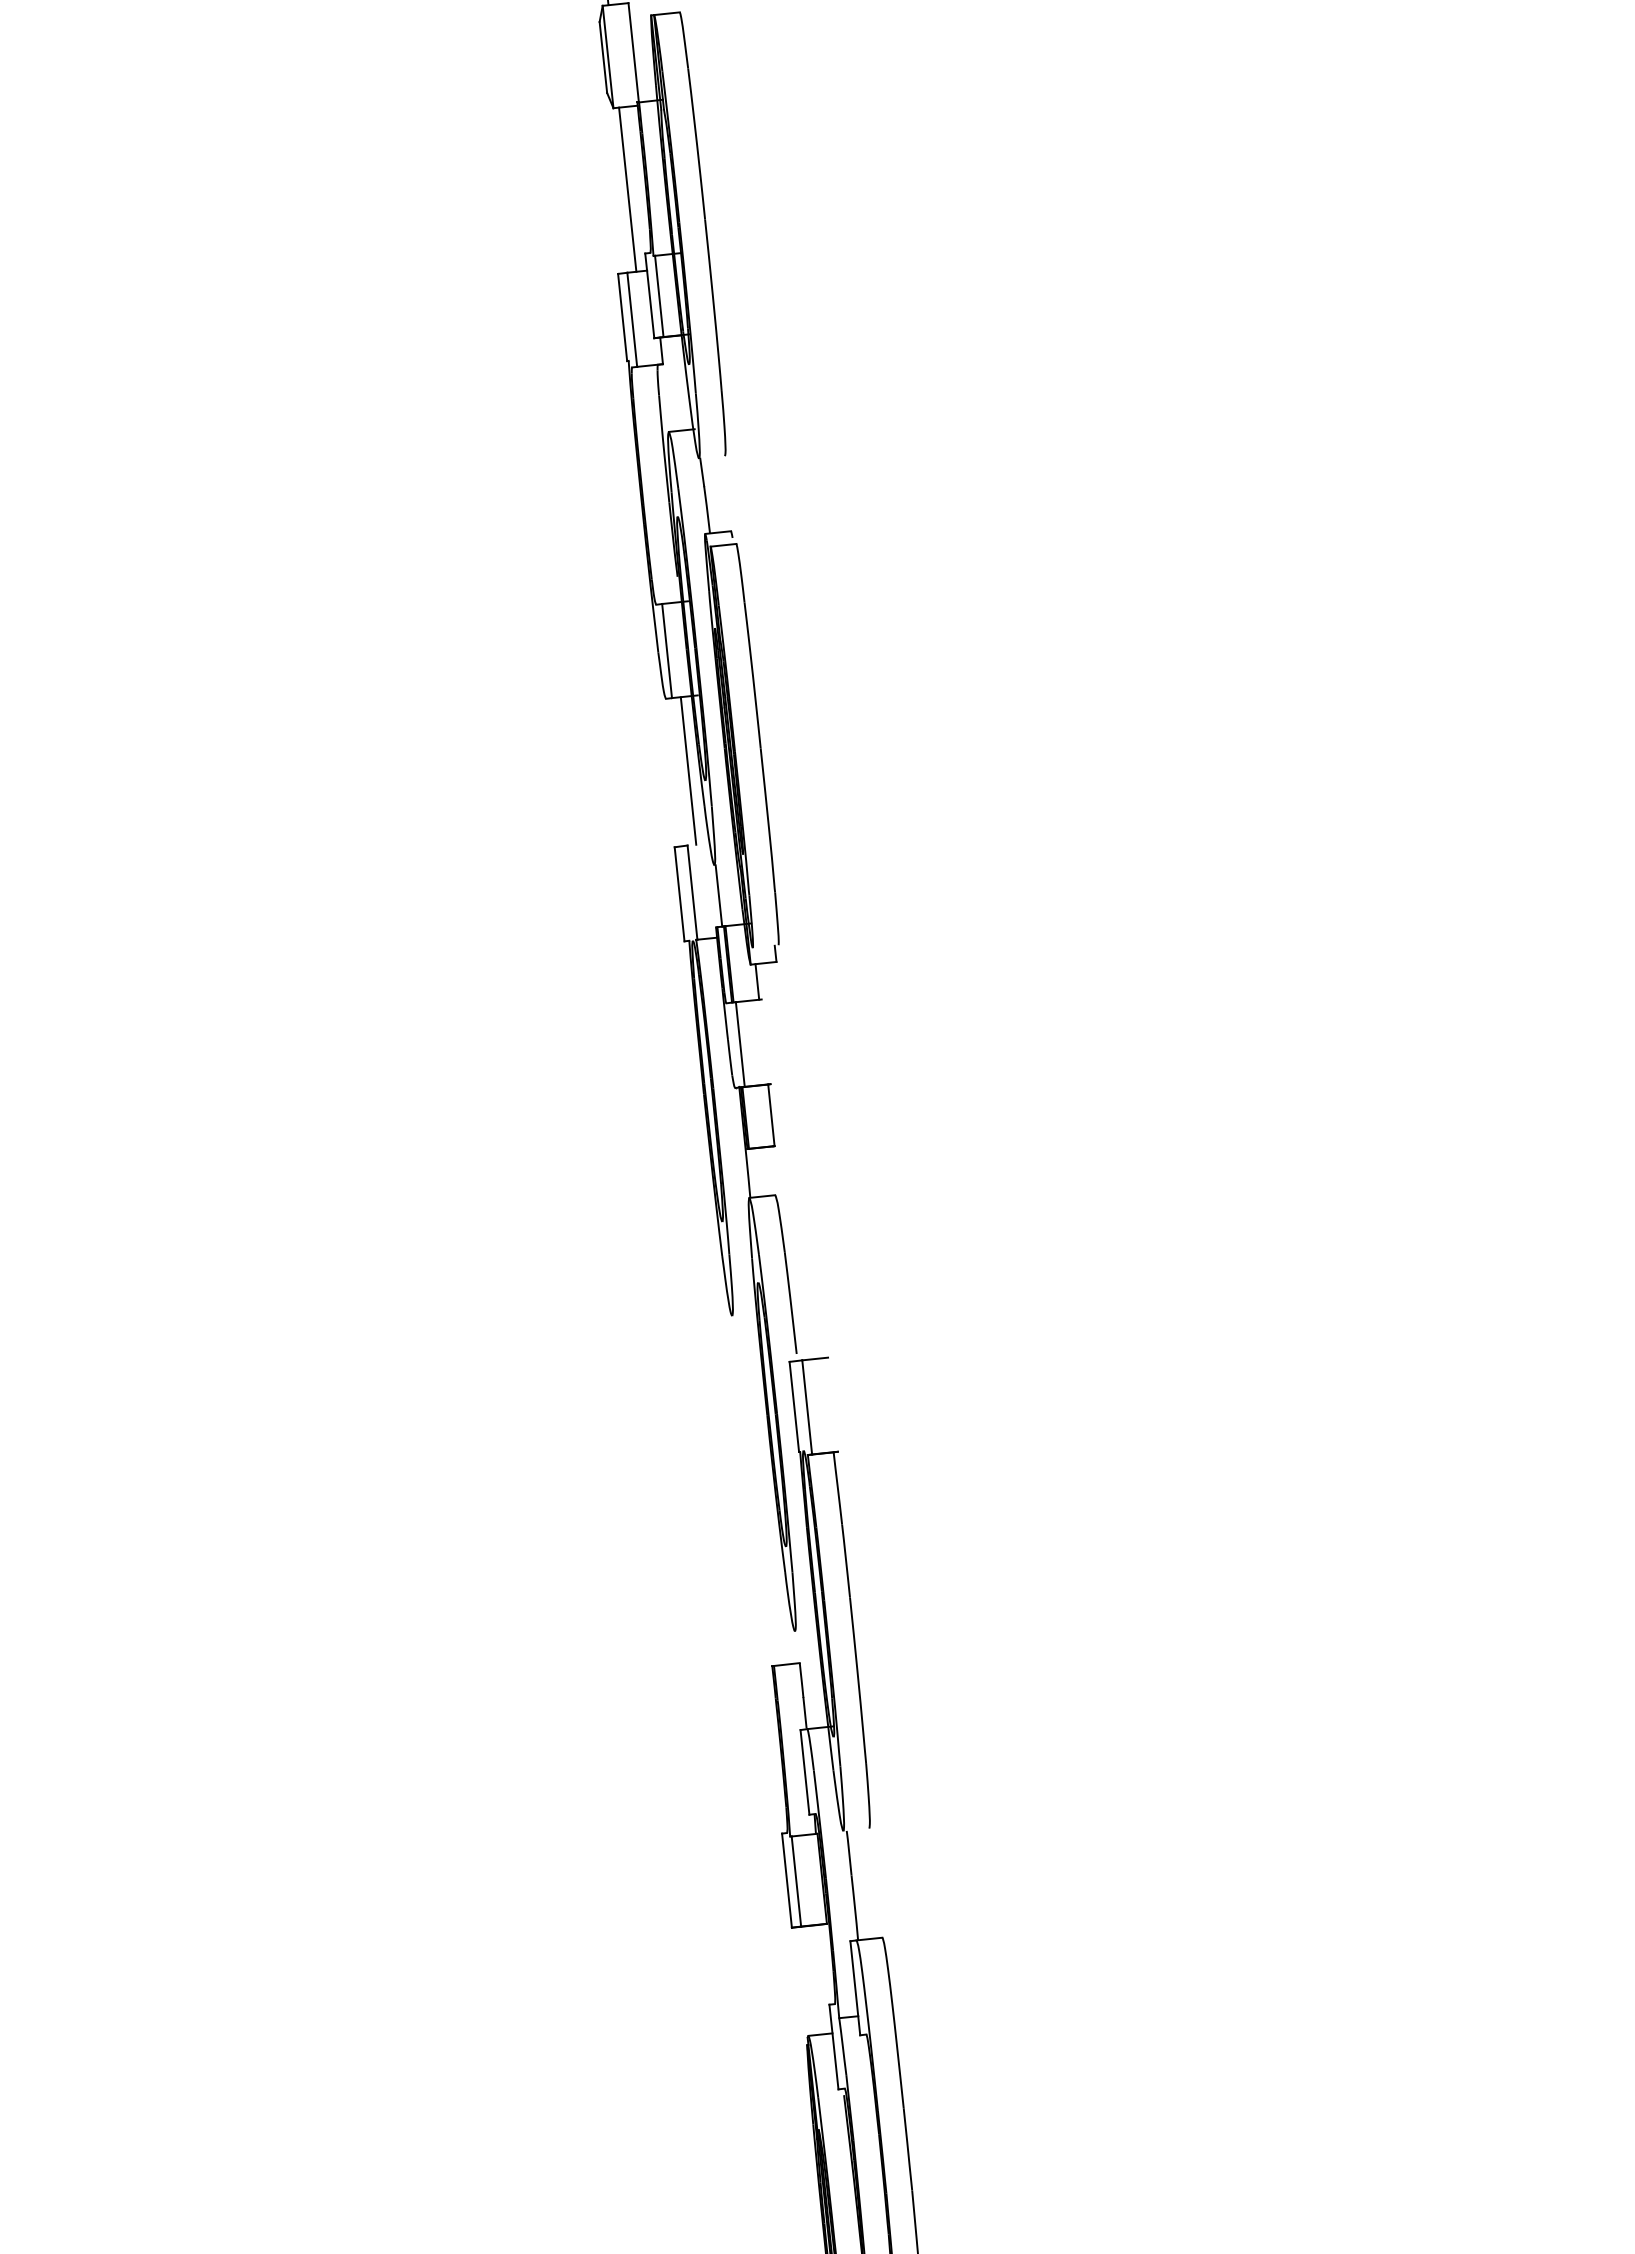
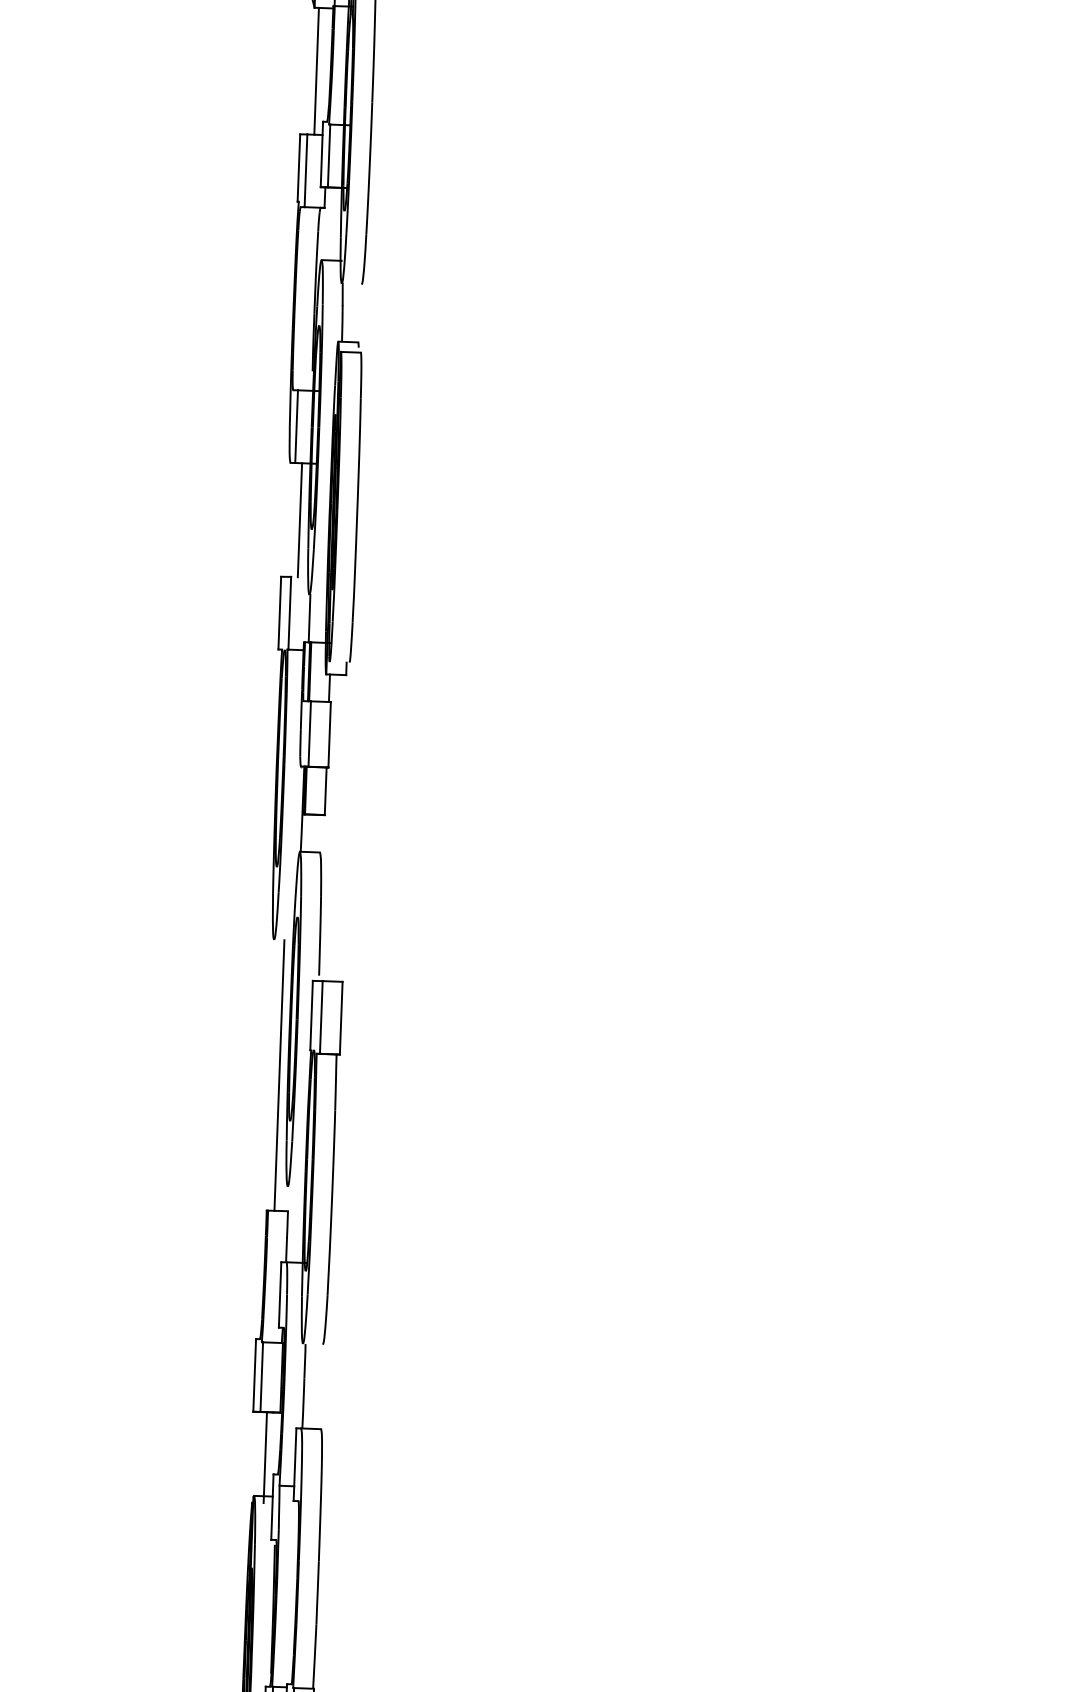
line: (765, 1041) -> (329, 734), added
line: (832, 1404) -> (340, 1017), added
line: (763, 1489) -> (279, 1075), added
line: (815, 1984) -> (265, 1457), added

